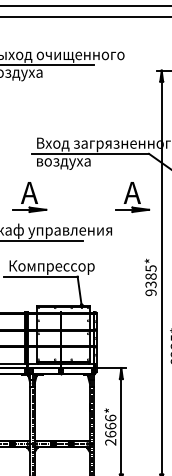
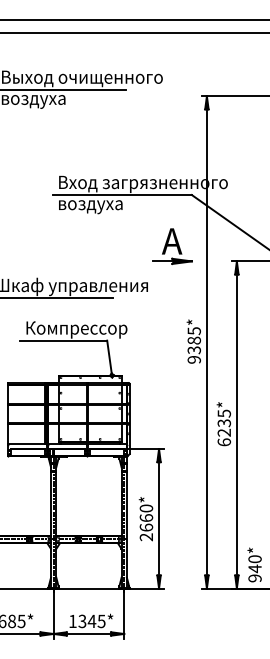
part: (29, 197) -> (50, 246), removed
text: (109, 418) -> (145, 508), 2666* -> 2660*

